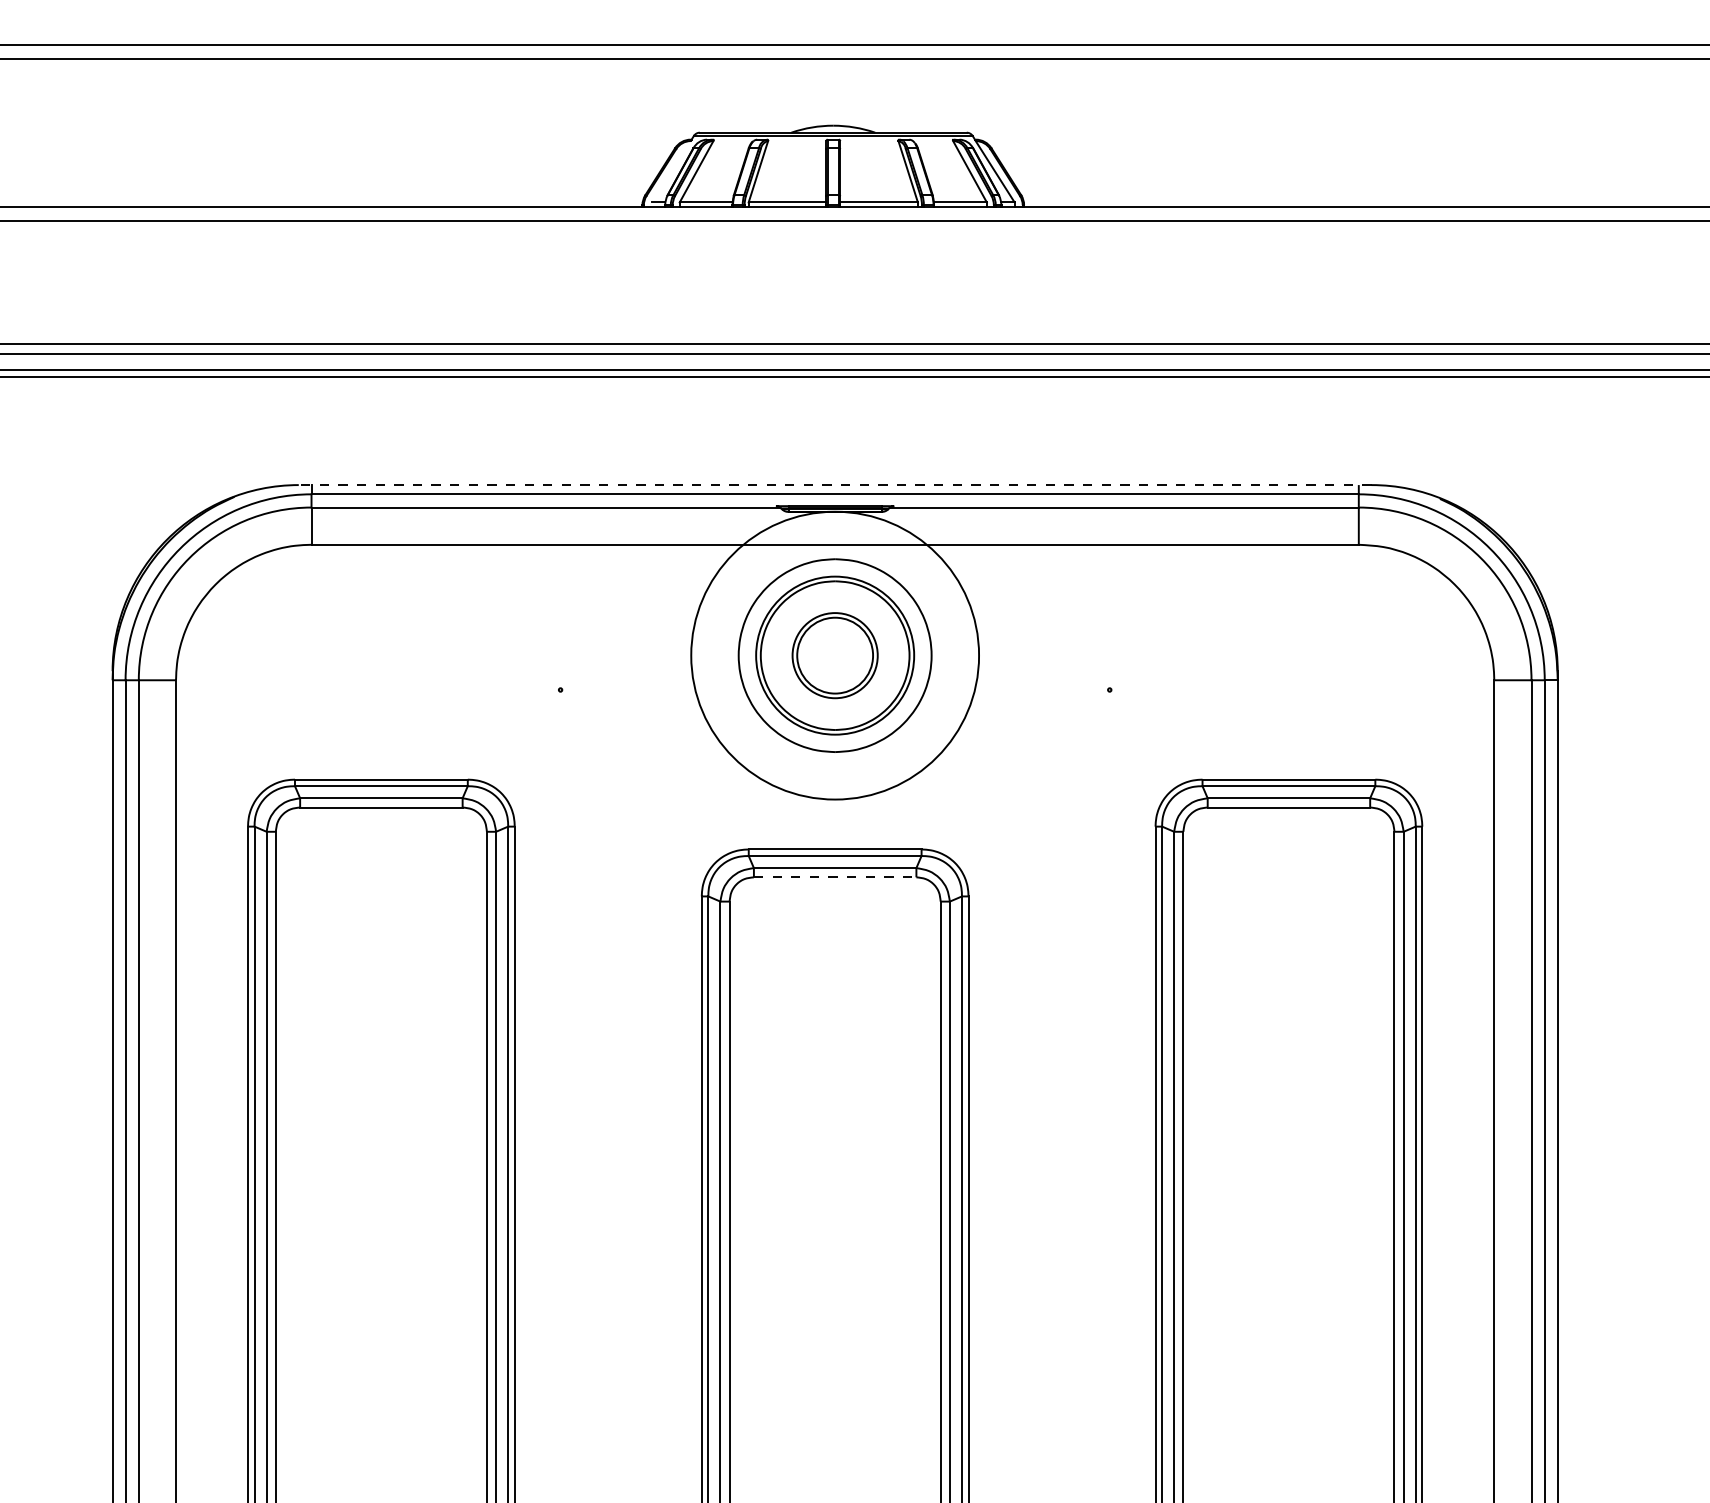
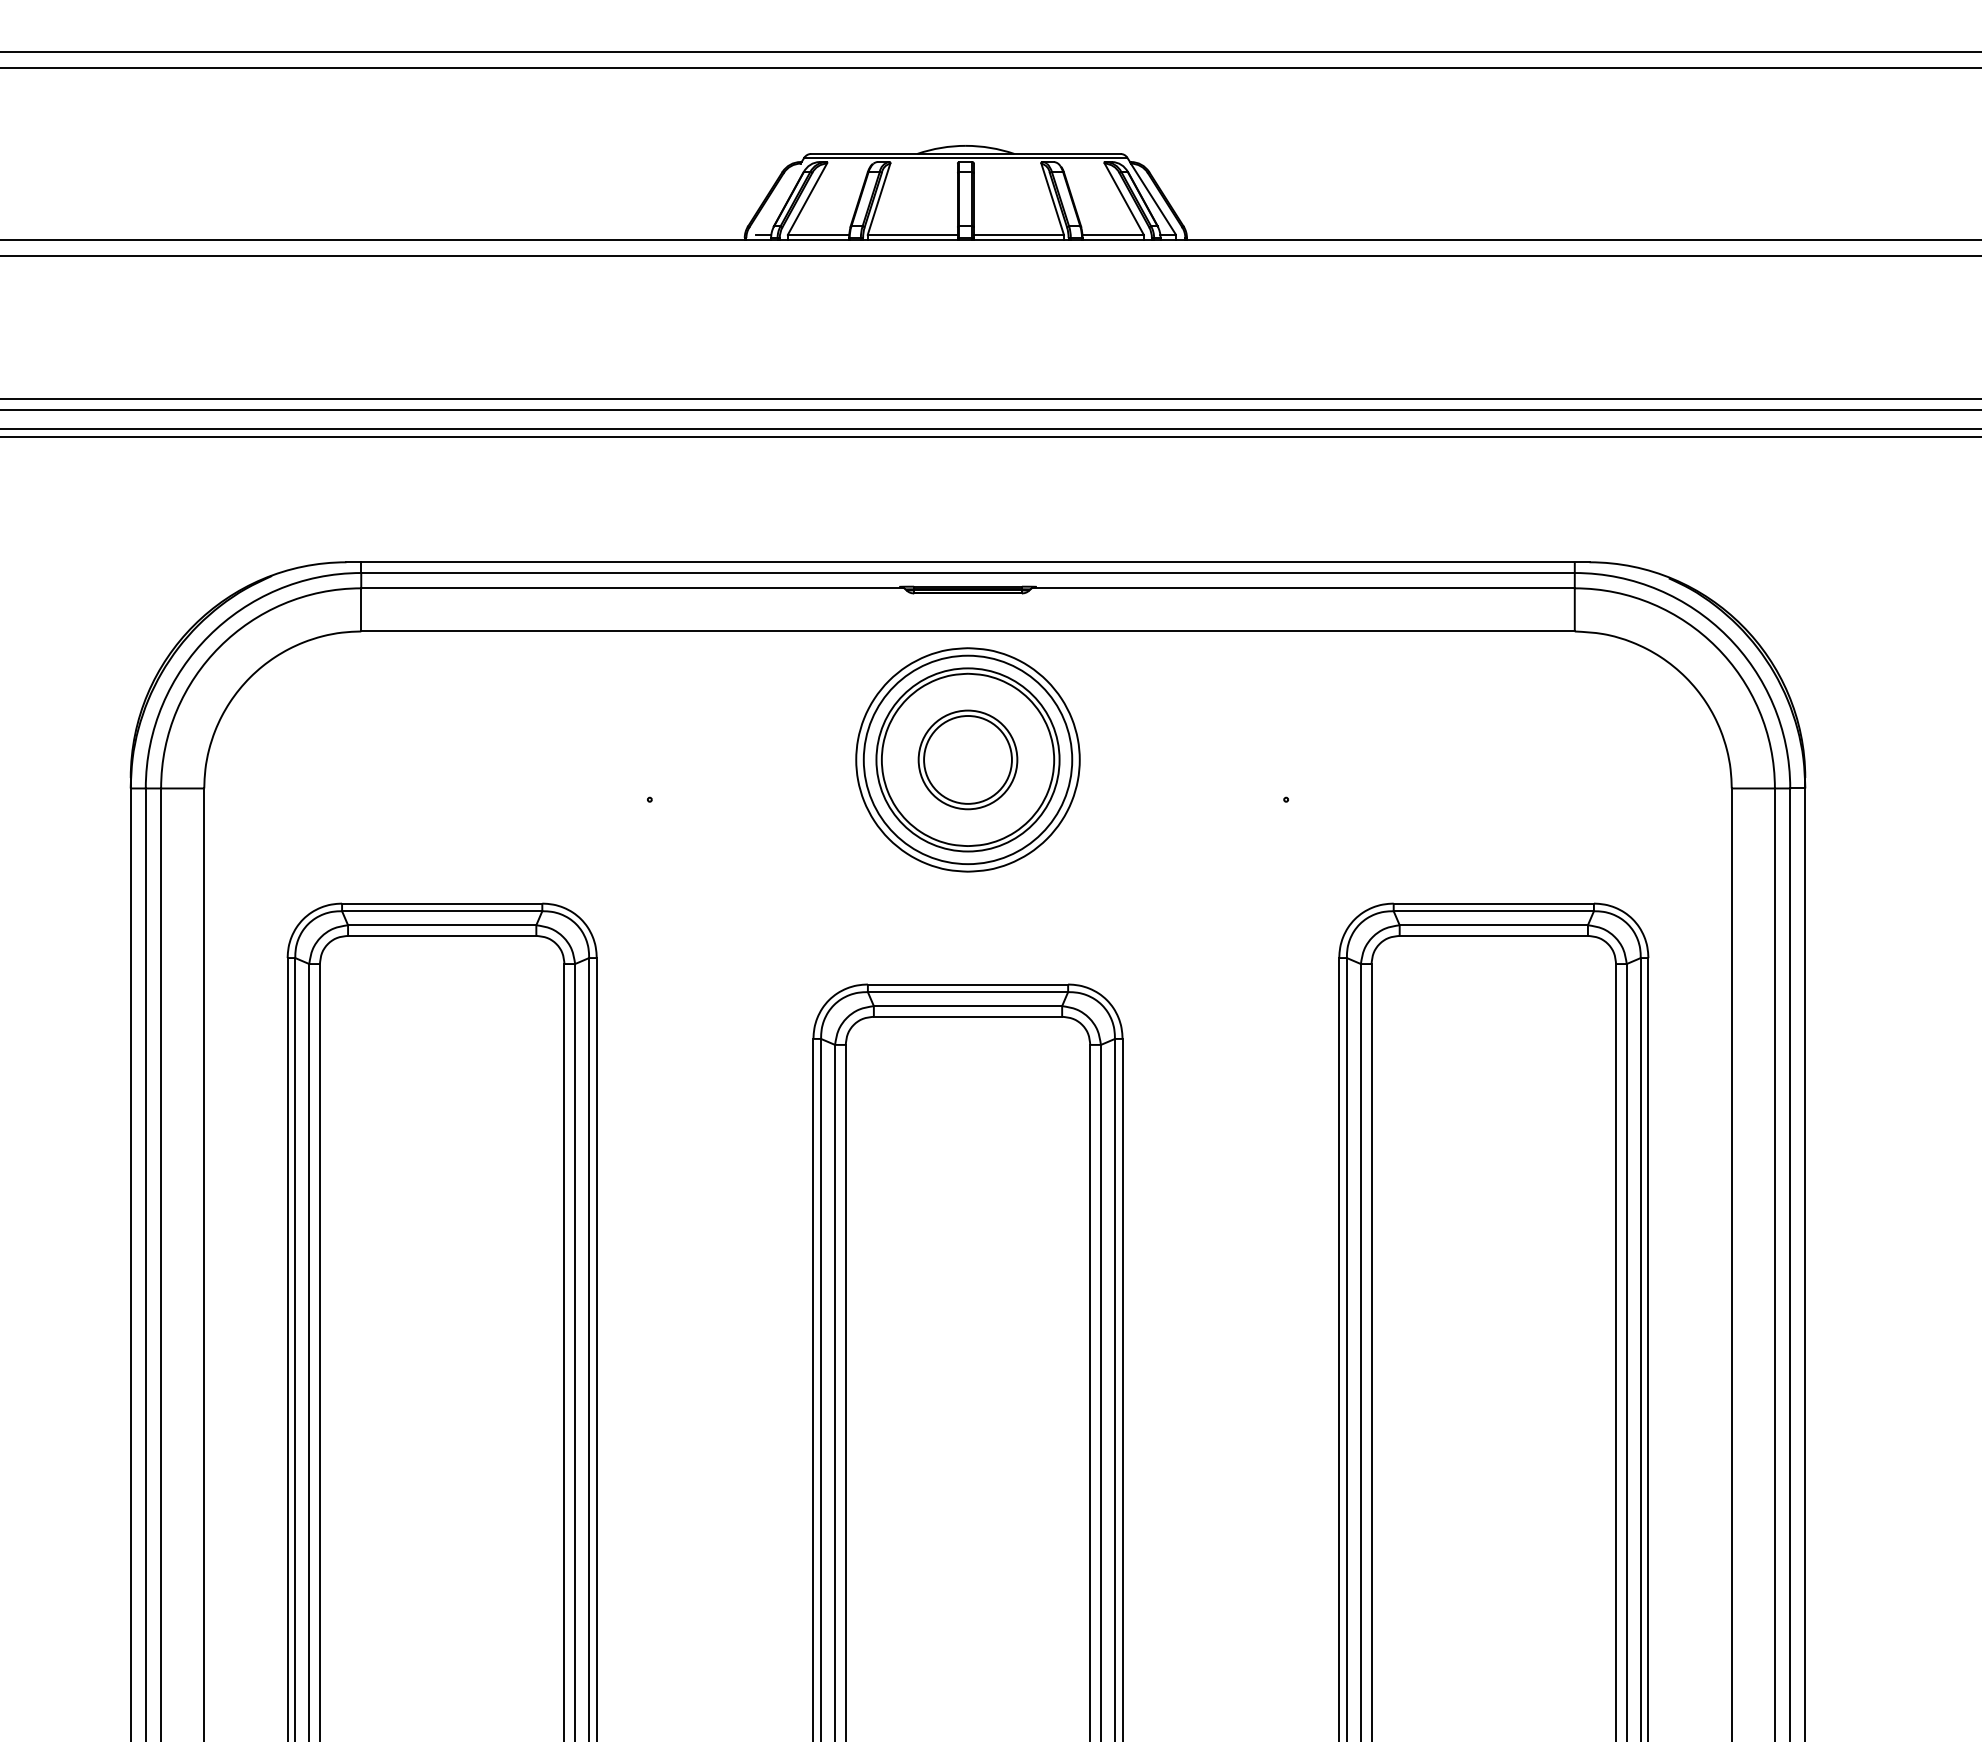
line: (835, 485) -> (968, 562), dashed -> solid
circle: (834, 655) -> (967, 759), size x0.62
line: (835, 877) -> (968, 1016), dashed -> solid

